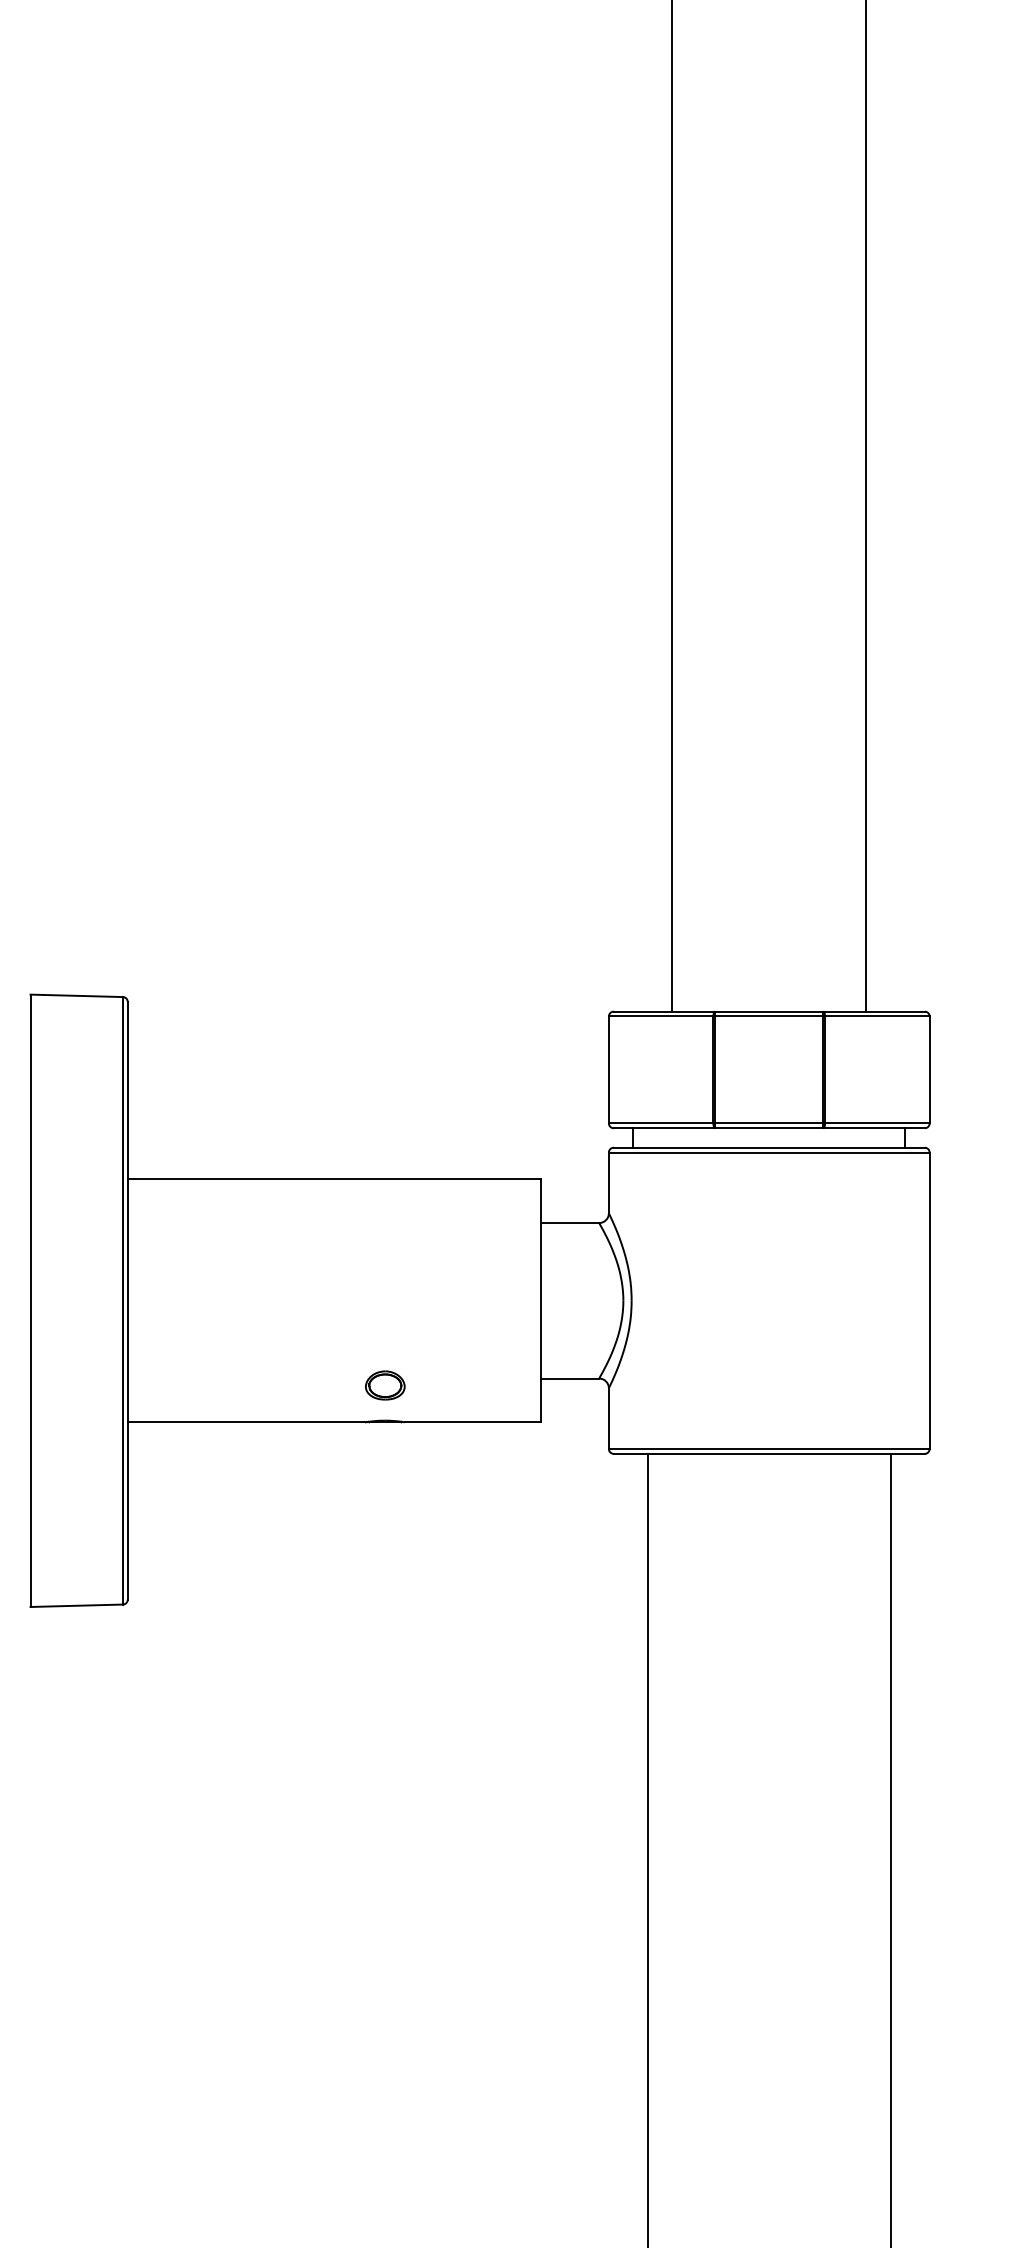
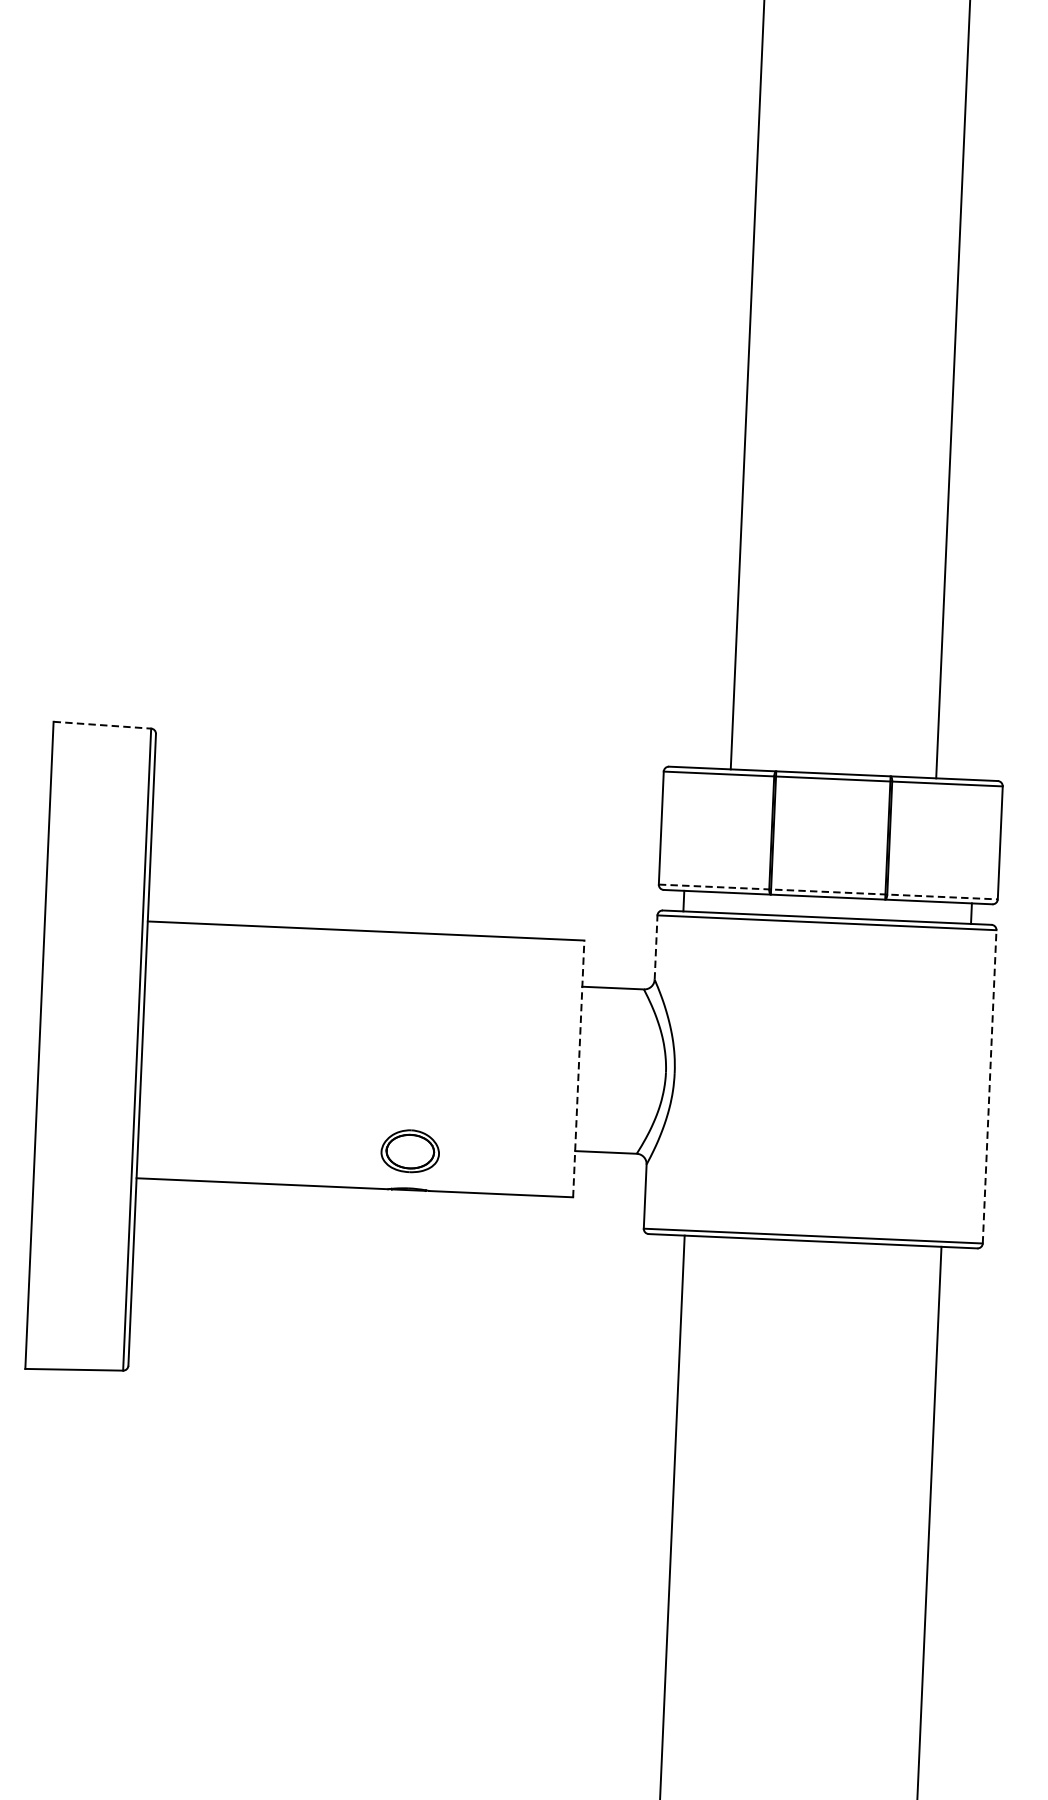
line: (77, 995) -> (103, 724), solid -> dashed
line: (769, 1123) -> (828, 892), solid -> dashed
line: (608, 1182) -> (655, 947), solid -> dashed
line: (540, 1300) -> (578, 1068), solid -> dashed
line: (929, 1300) -> (989, 1086), solid -> dashed
part: (385, 1385) -> (410, 1151), size x1.4

